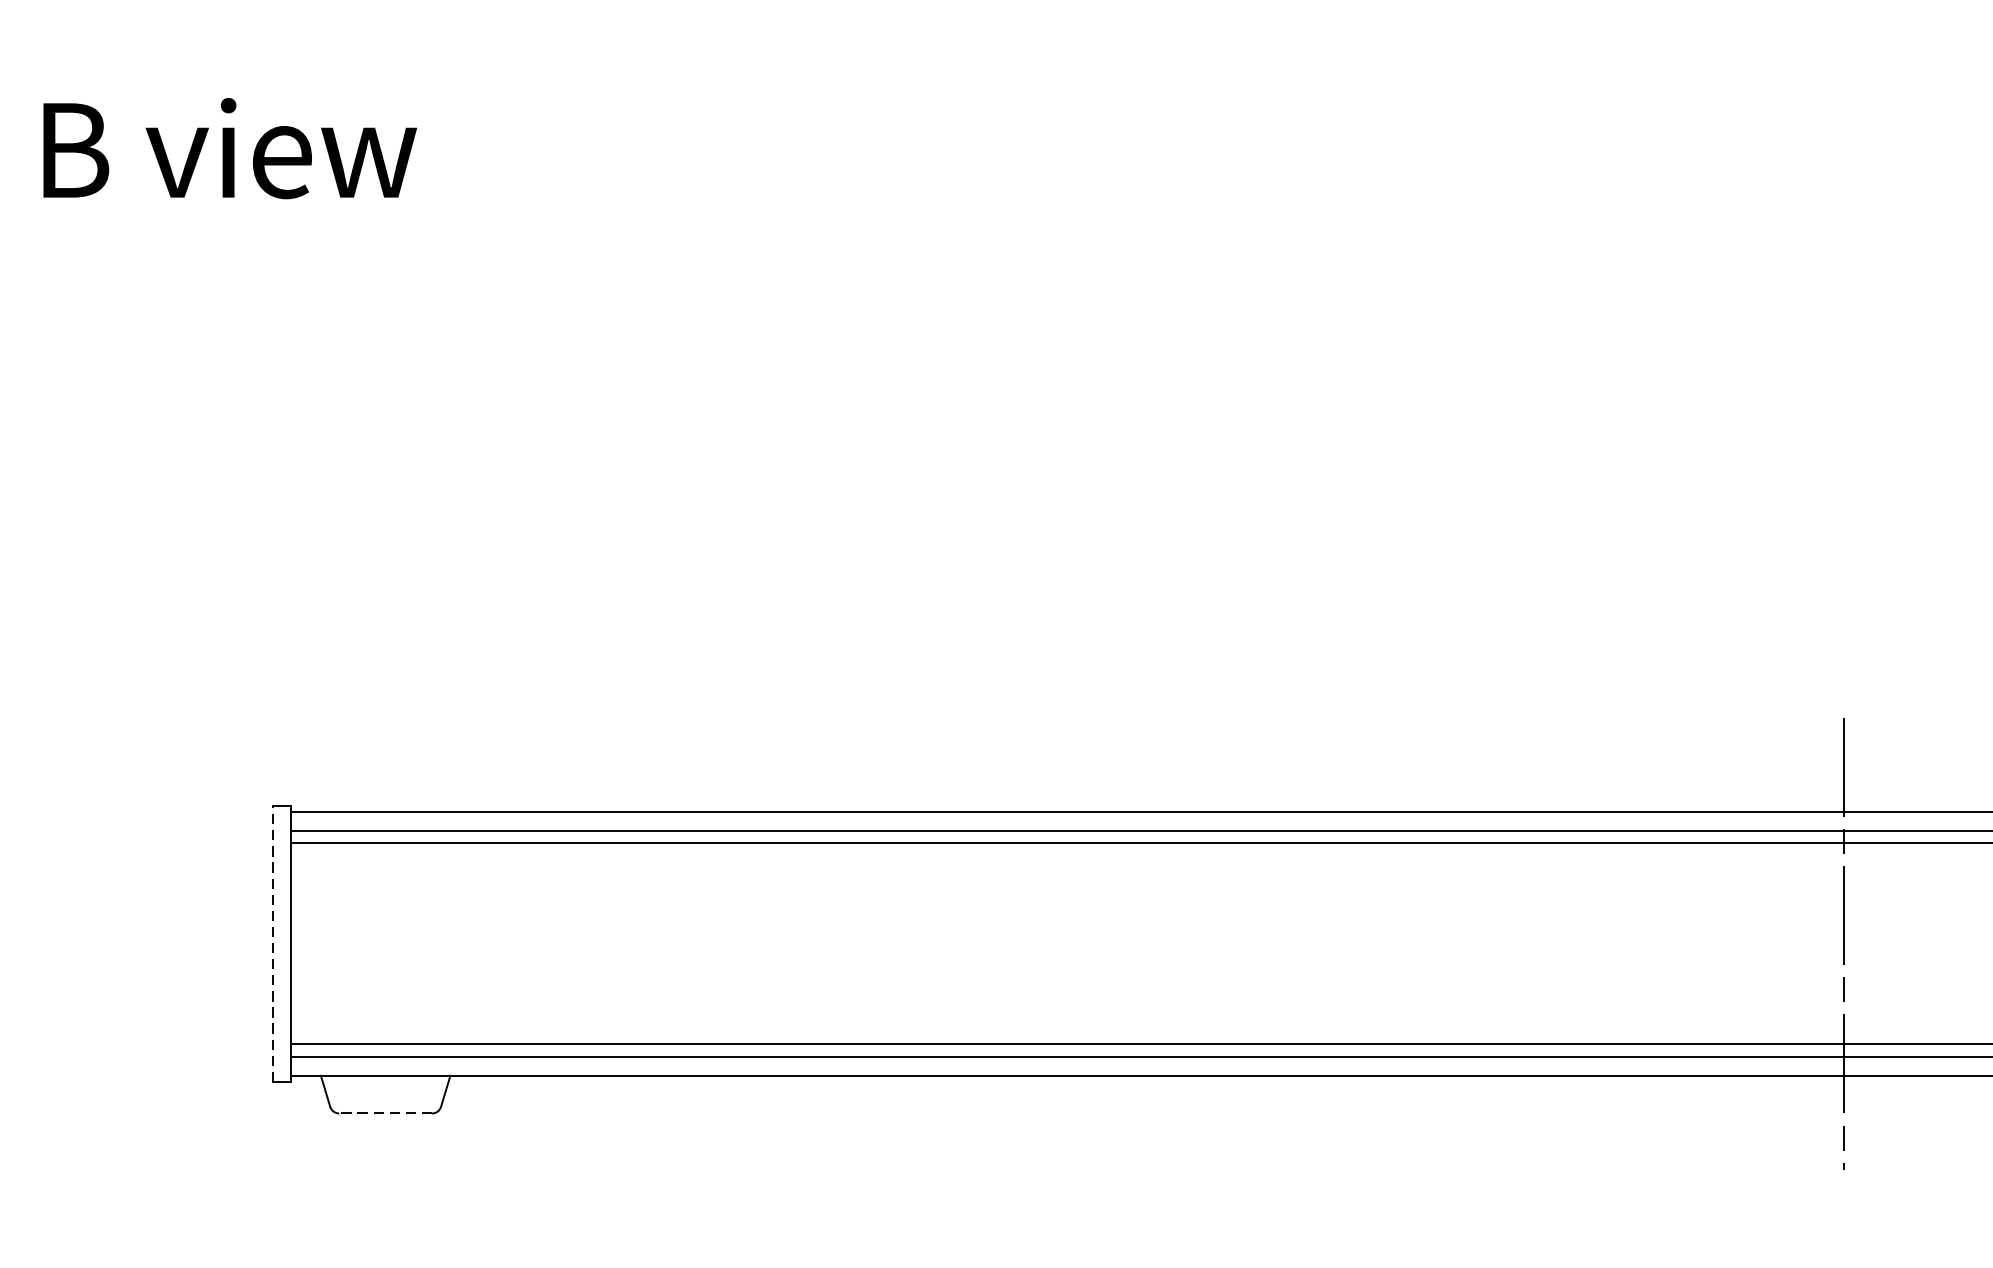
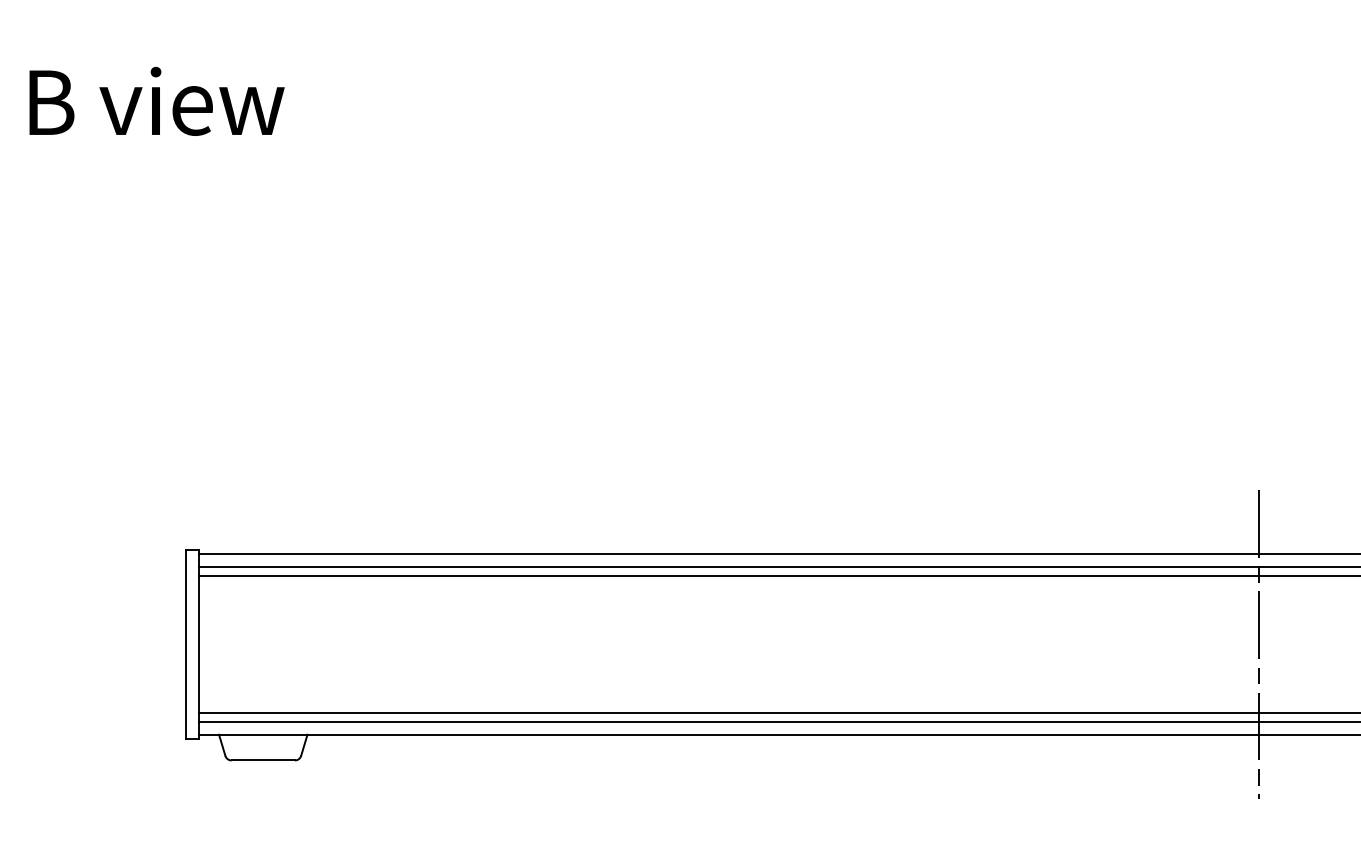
line: (273, 943) -> (186, 644), dashed -> solid
line: (385, 1113) -> (263, 760), dashed -> solid

